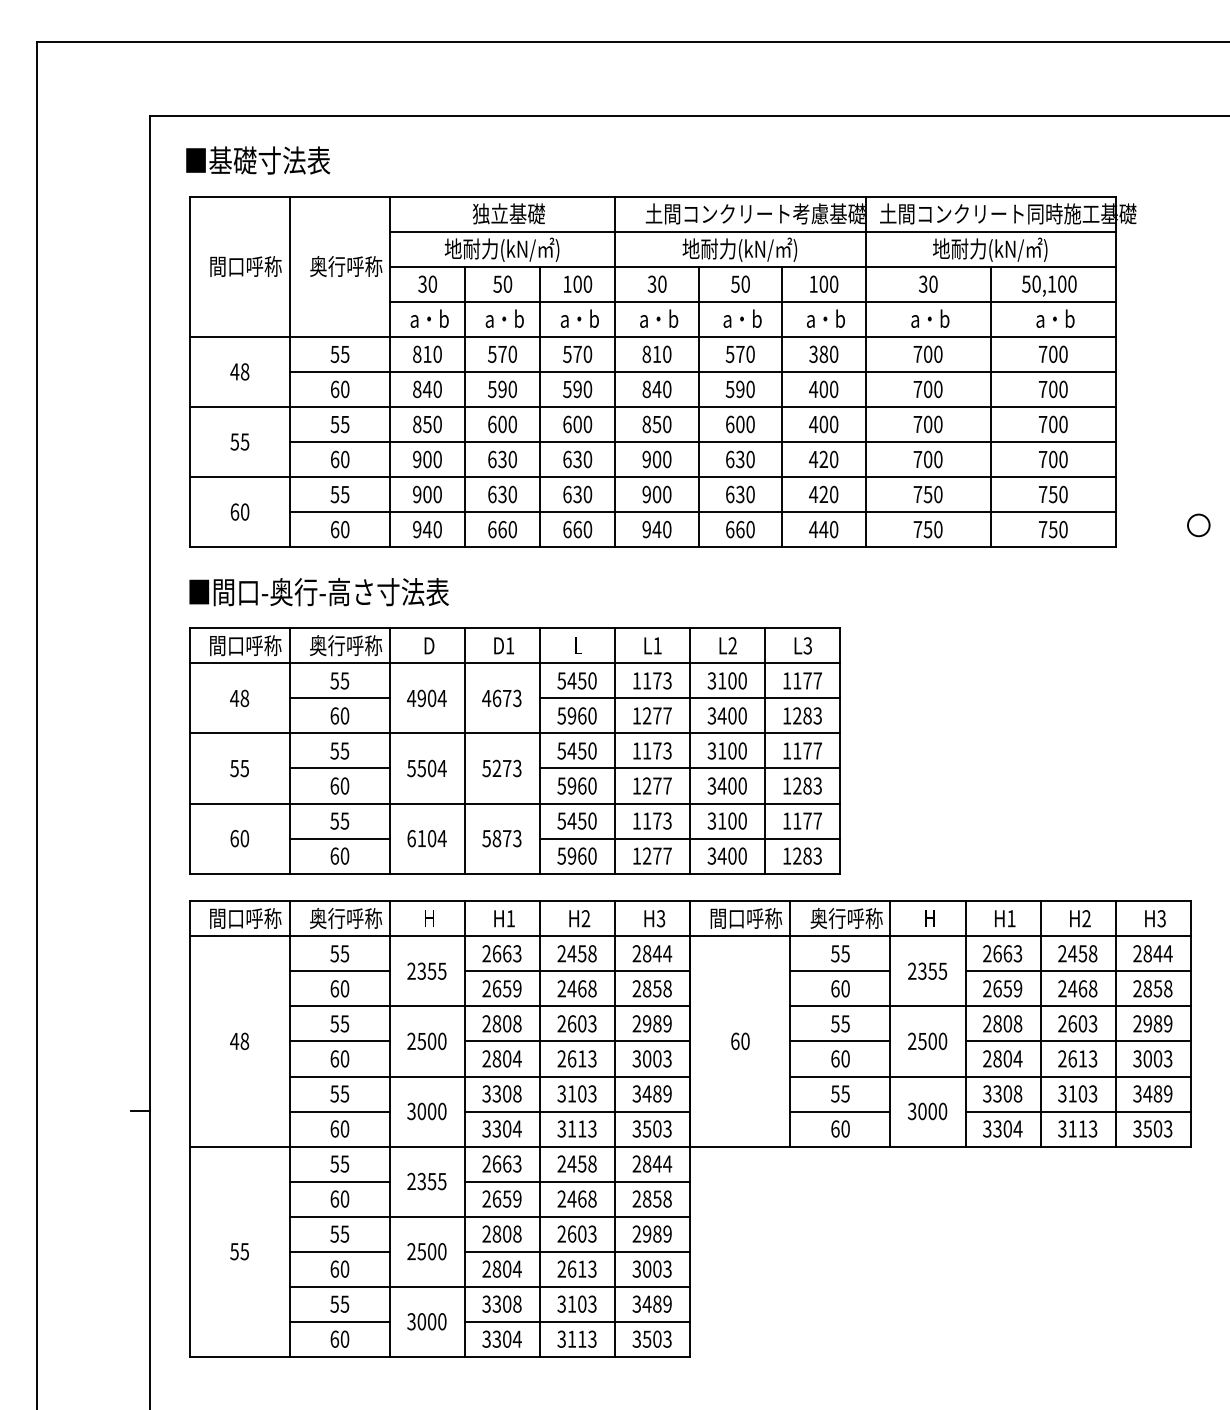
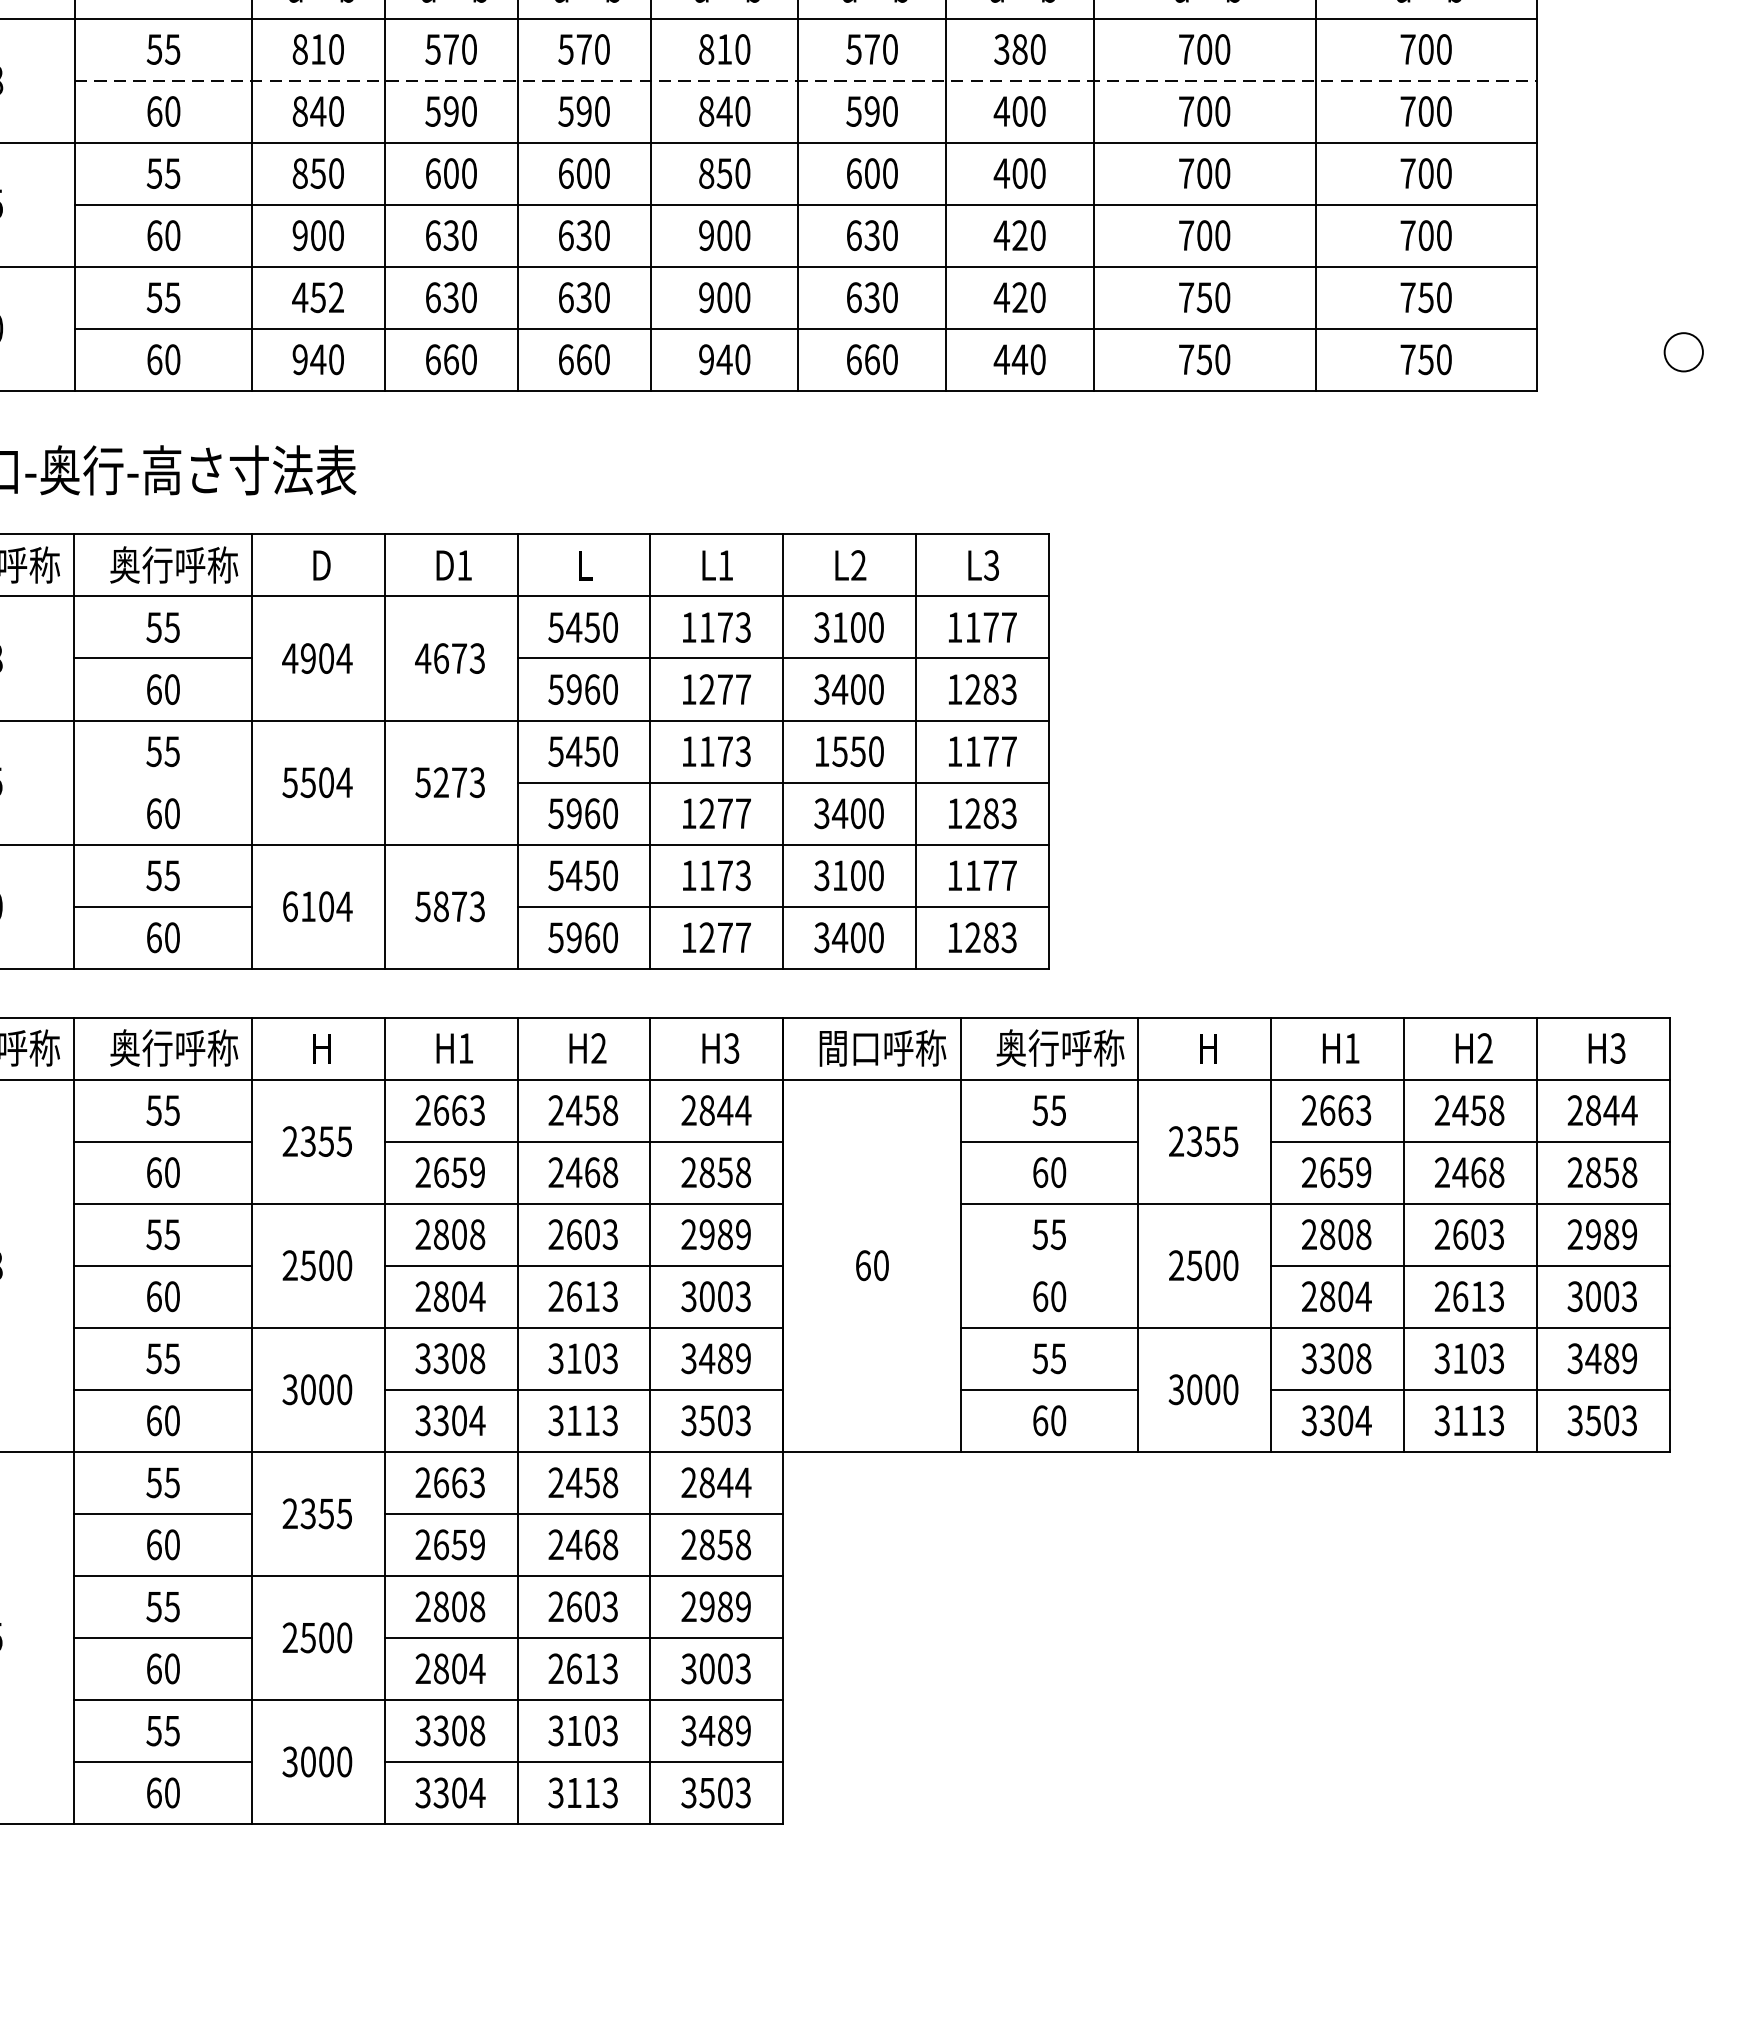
line: (703, 371) -> (807, 79), solid -> dashed
text: (426, 494) -> (316, 297), 900 -> 452
text: (721, 750) -> (838, 750), 3100 -> 1550
line: (339, 768) -> (162, 782), removed
line: (840, 1041) -> (1049, 1265), removed

